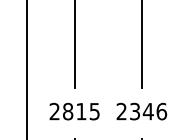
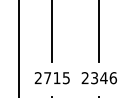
text: (68, 111) -> (47, 78), 2815 -> 2715

